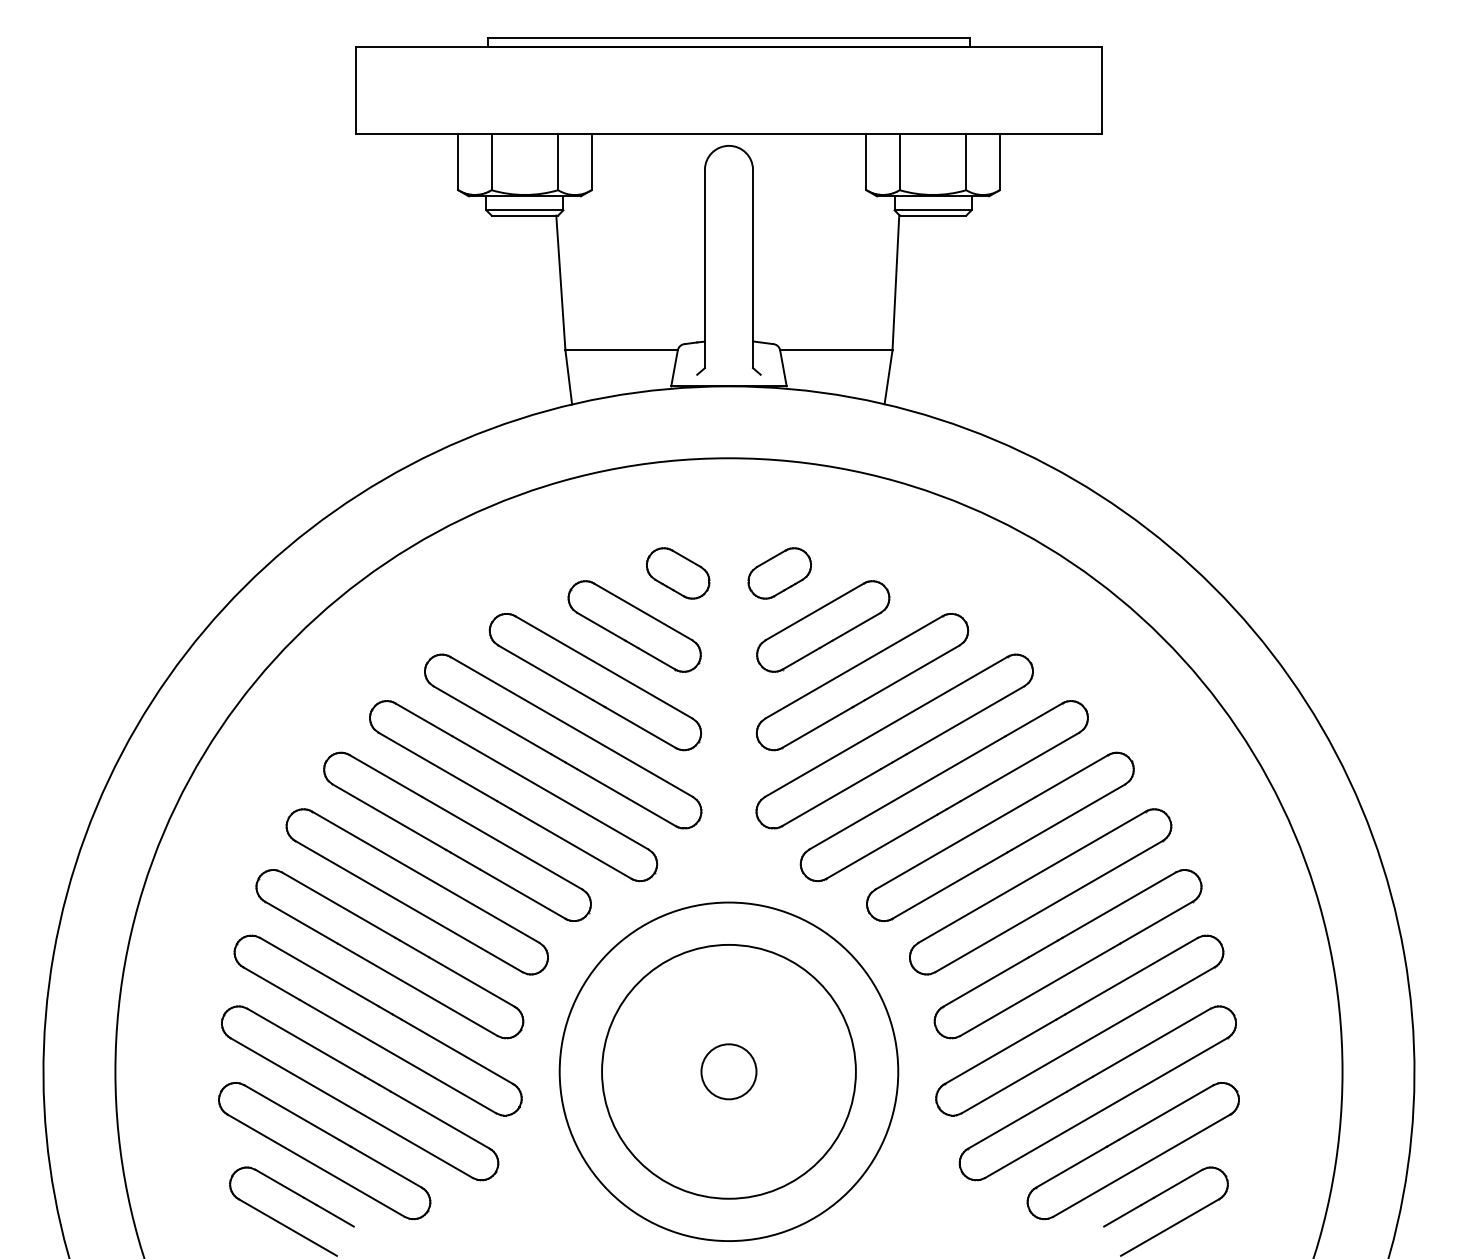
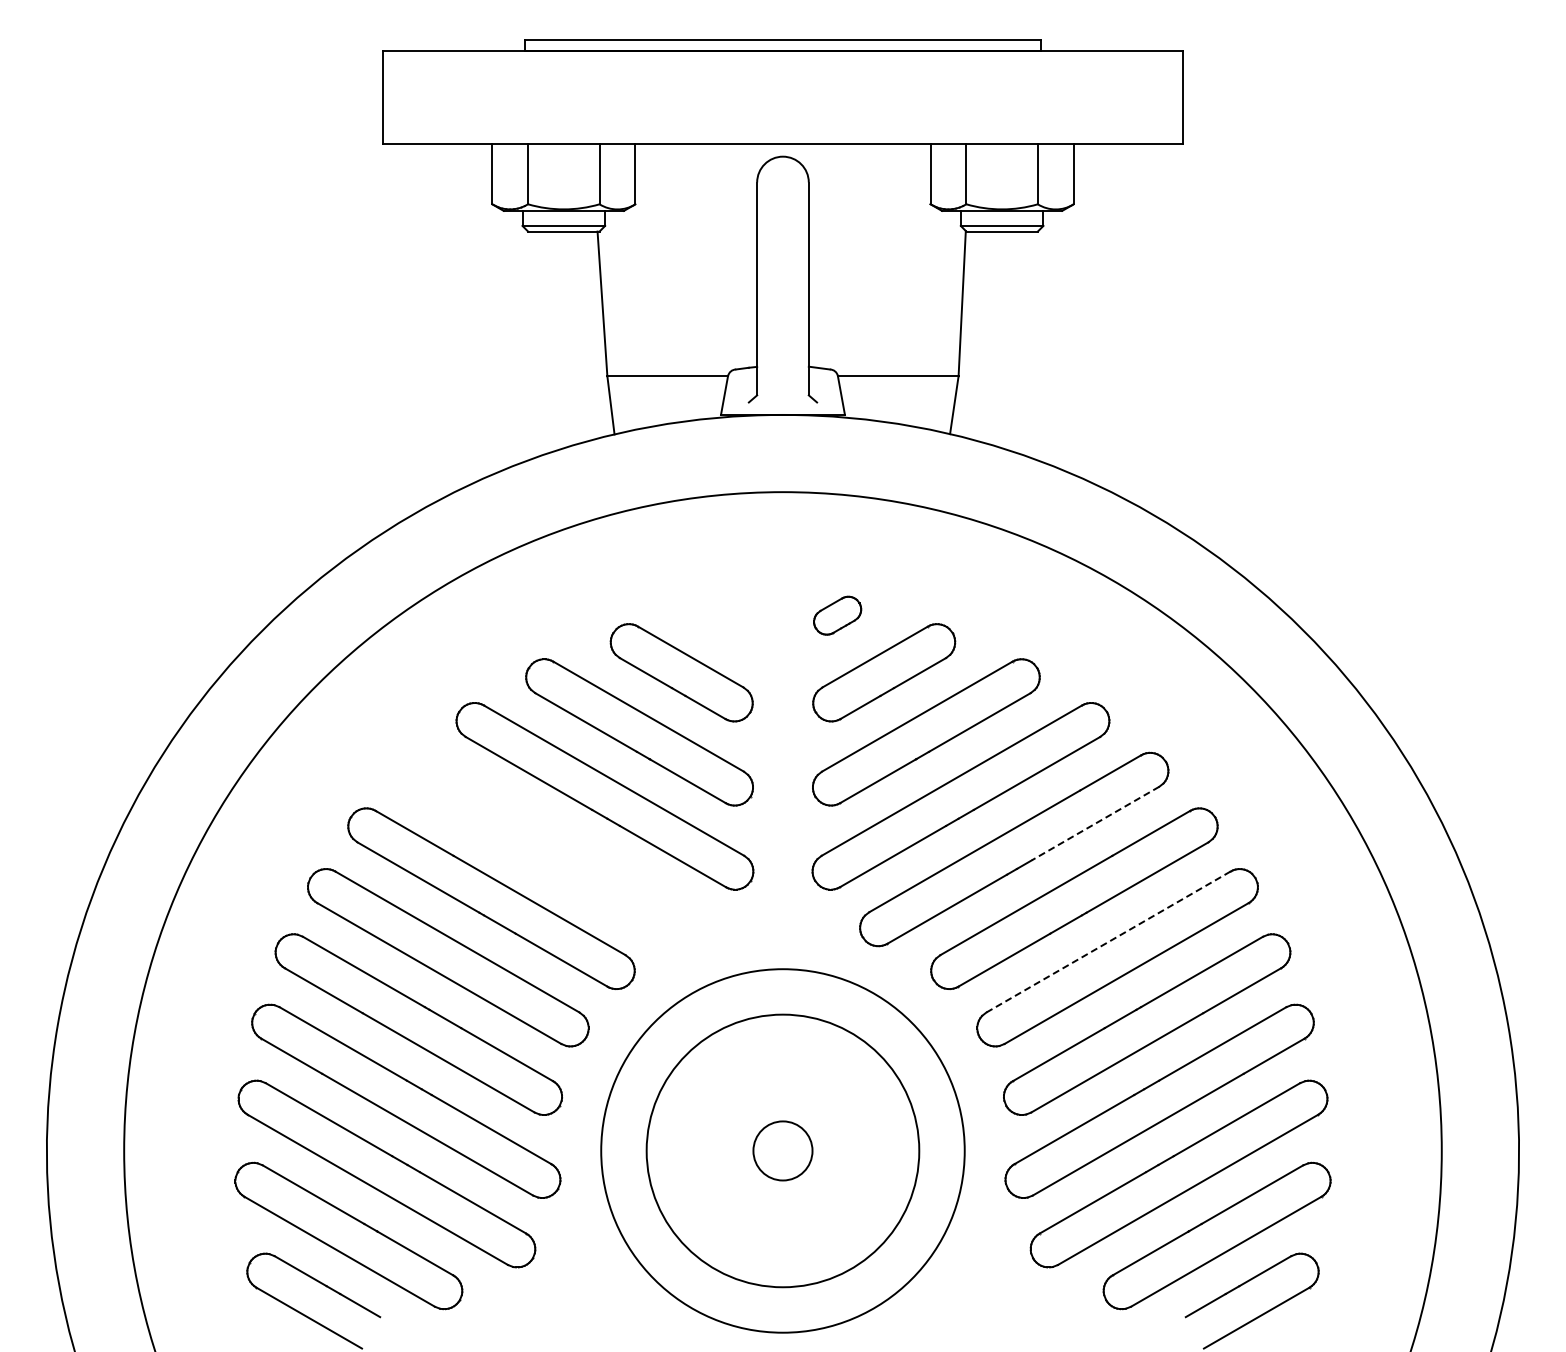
part: (677, 573) -> (727, 615), removed
part: (779, 573) -> (837, 615), size x0.7
line: (1020, 766) -> (1095, 823), solid -> dashed
part: (513, 791) -> (551, 849), removed
line: (1032, 876) -> (1108, 941), solid -> dashed

